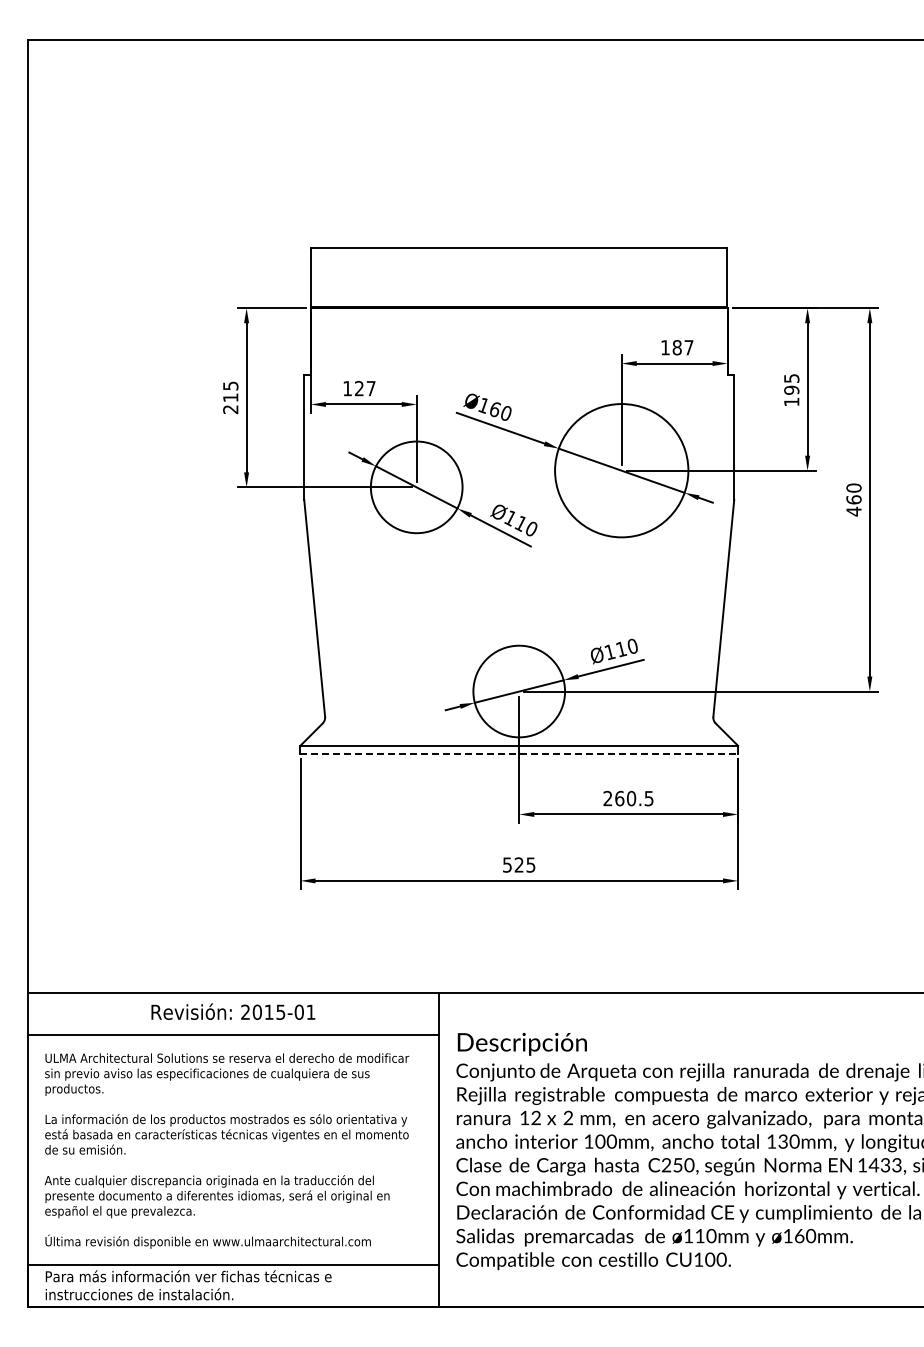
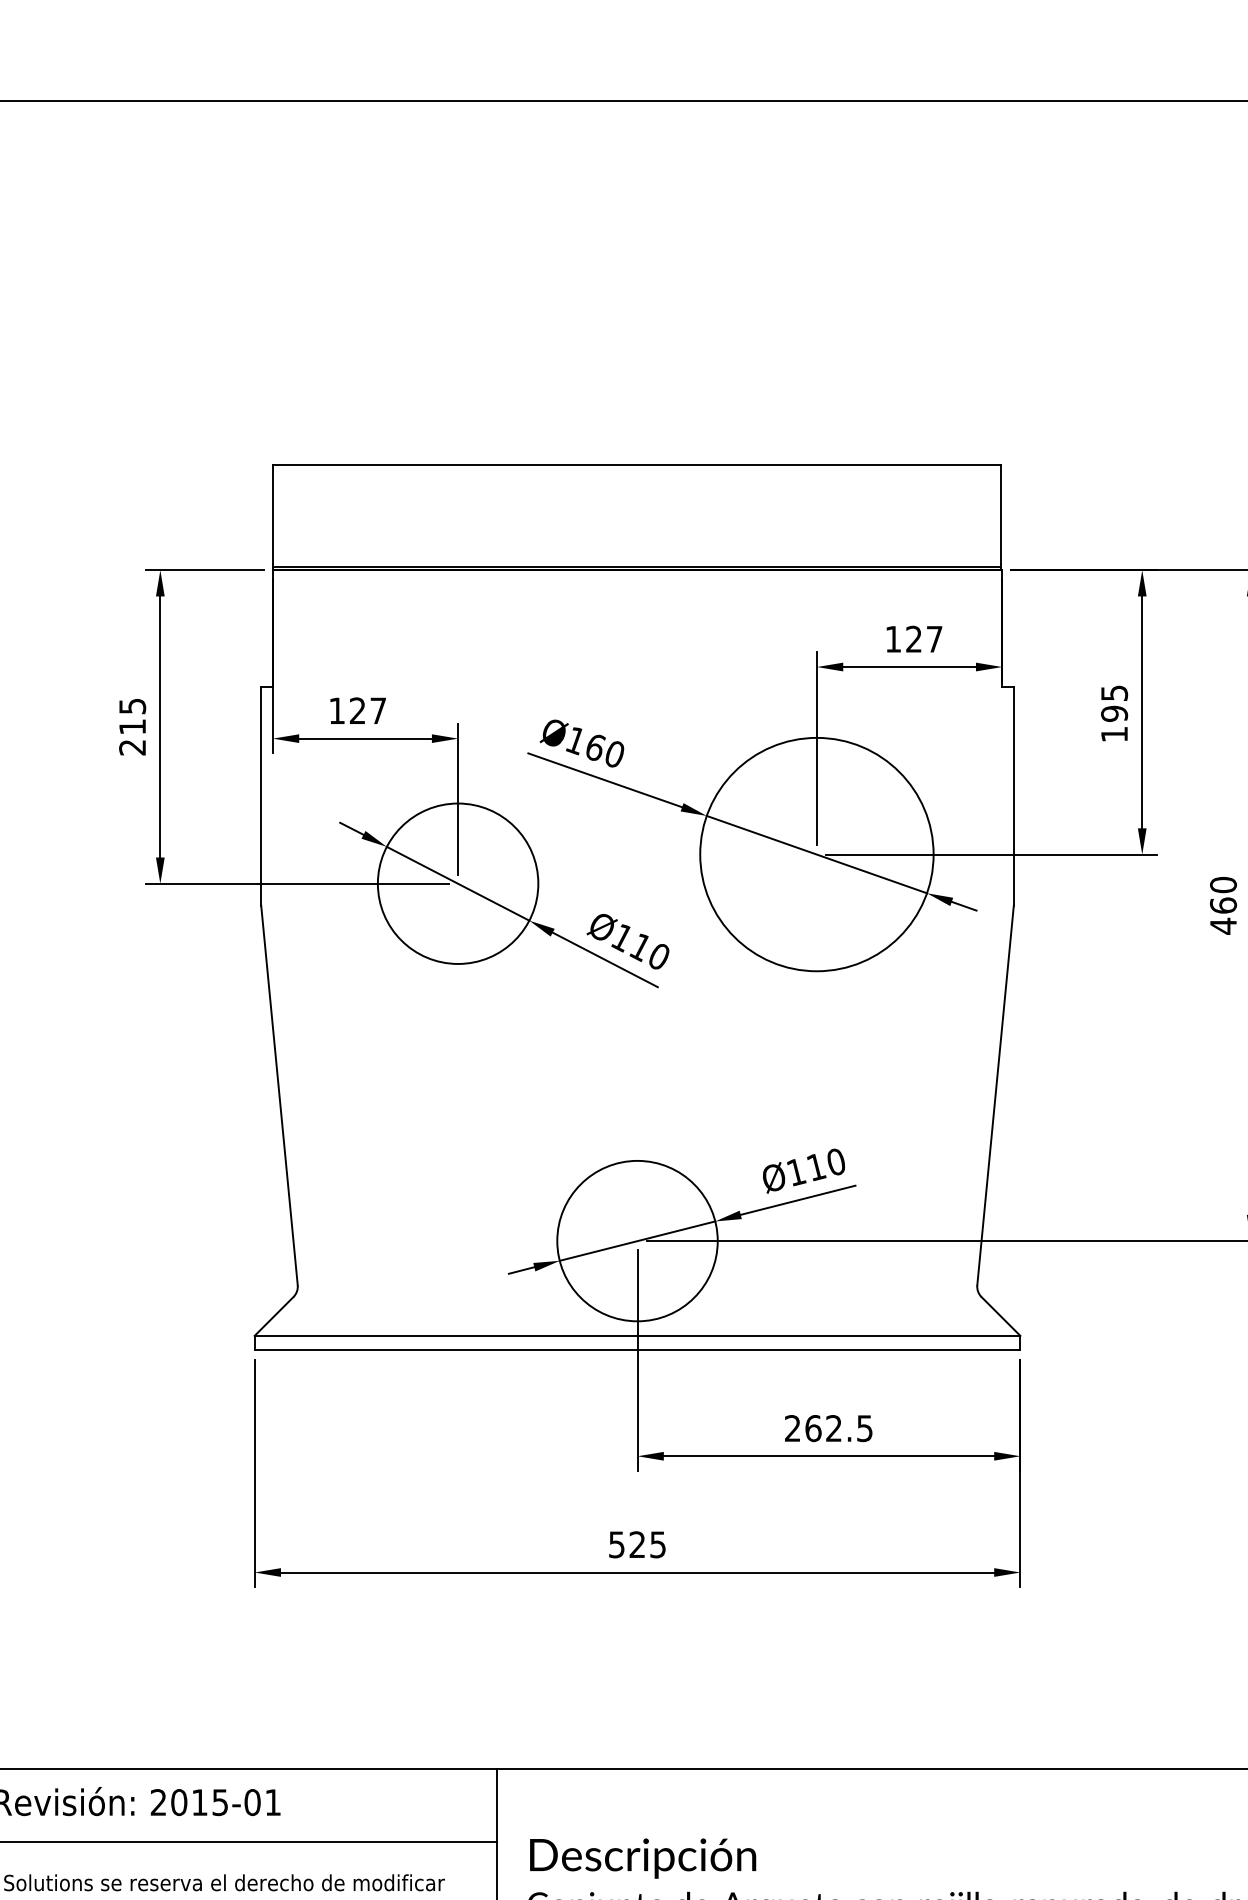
text: (676, 347) -> (912, 638), 187 -> 127
line: (519, 754) -> (637, 1351), dashed -> solid
text: (631, 798) -> (834, 1428), 260.5 -> 262.5

